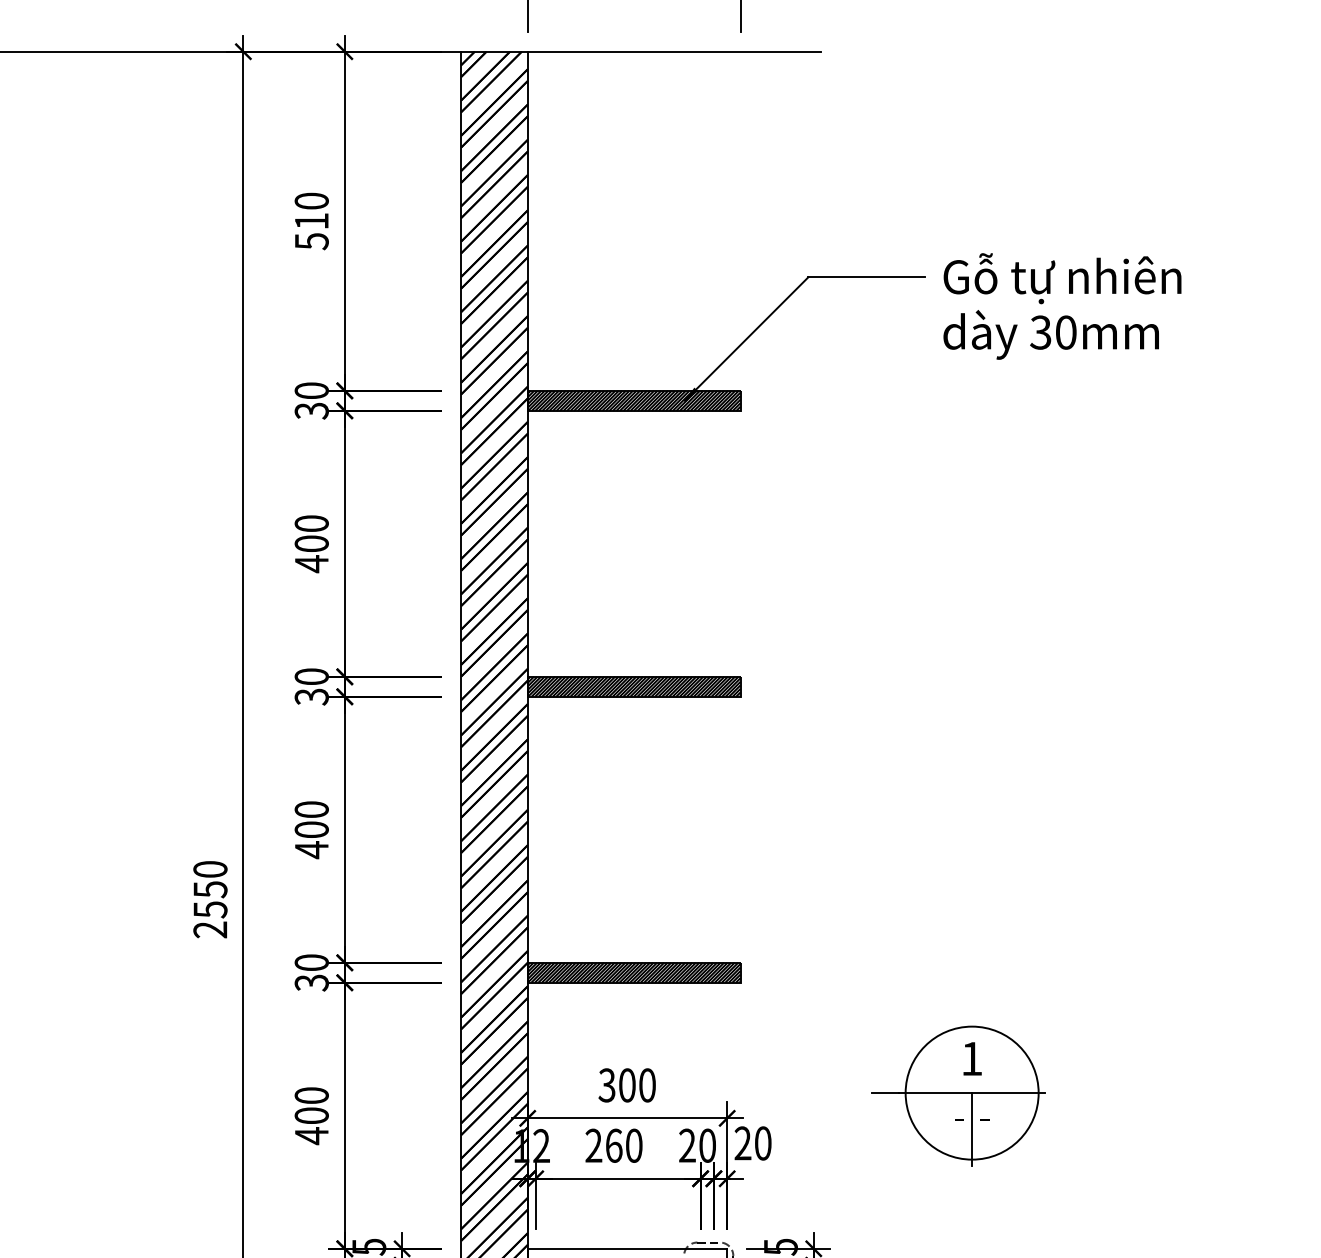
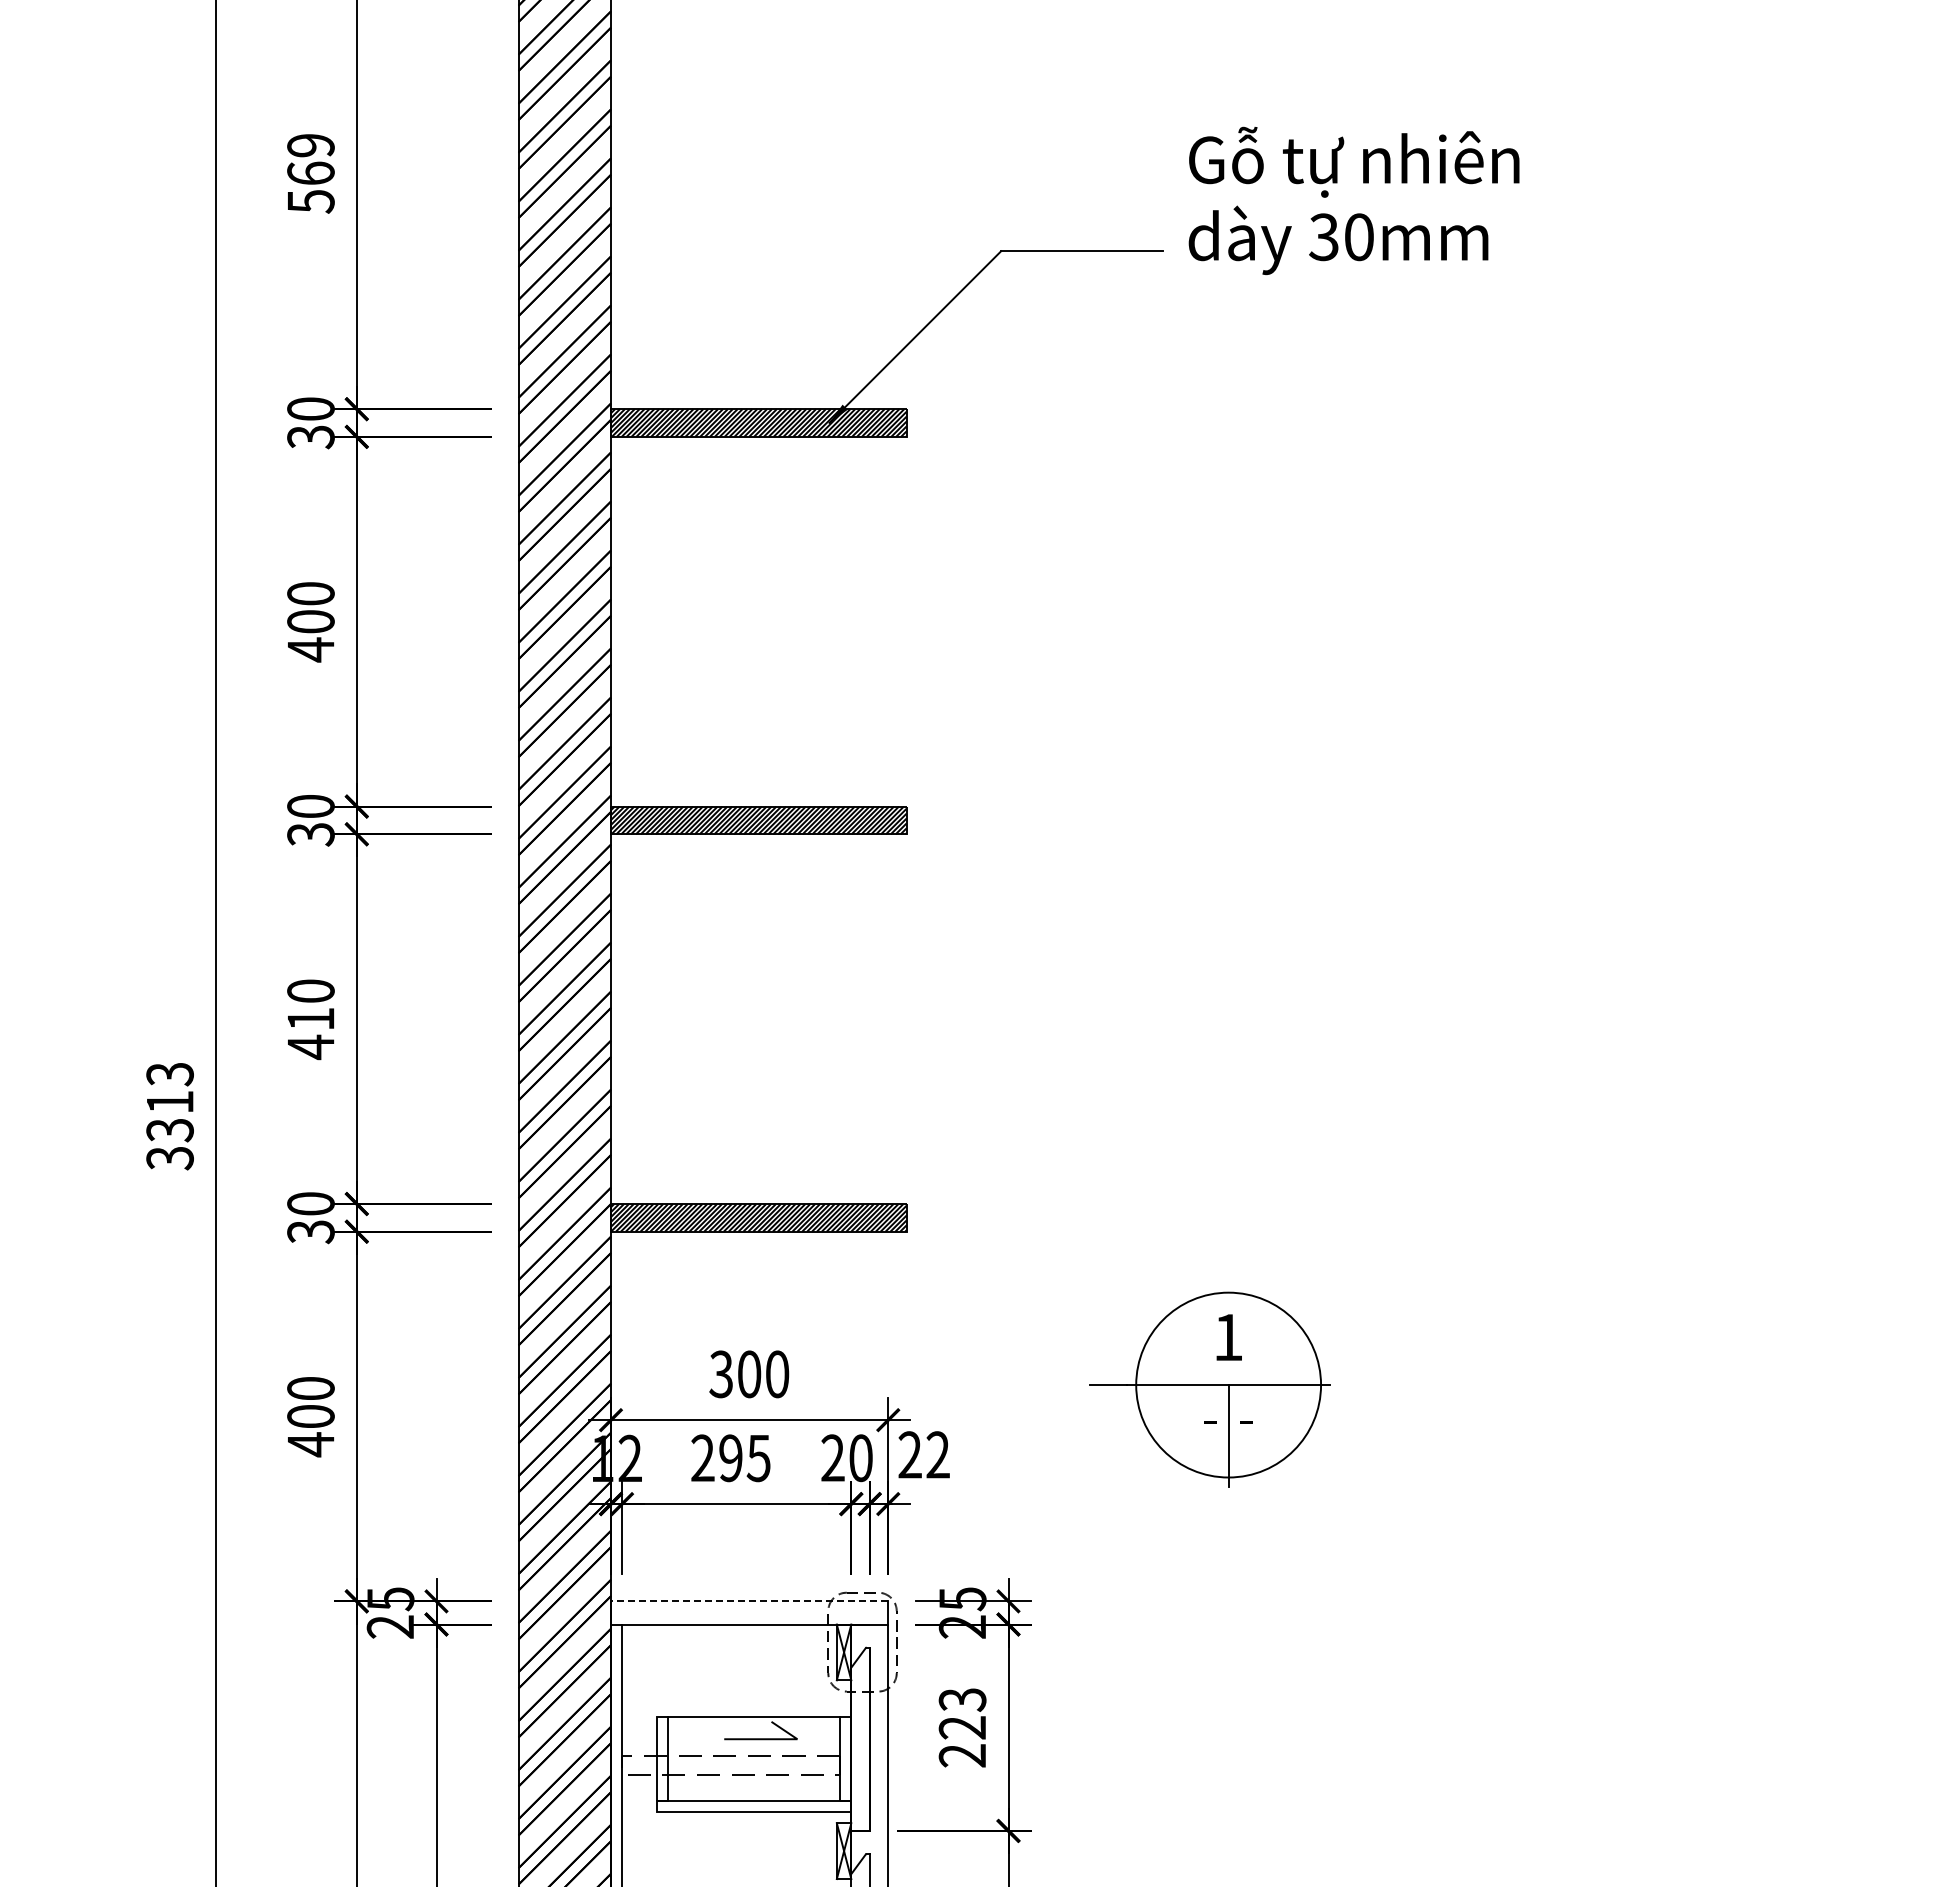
text: (311, 211) -> (310, 159), 510 -> 569
text: (1062, 306) -> (1353, 200), moved
text: (311, 829) -> (310, 1018), 400 -> 410
text: (210, 899) -> (169, 1116), 2550 -> 3313
text: (762, 1143) -> (937, 1454), 20 -> 22
text: (623, 1145) -> (744, 1458), 260 -> 295
line: (627, 1248) -> (749, 1601), solid -> dashed

